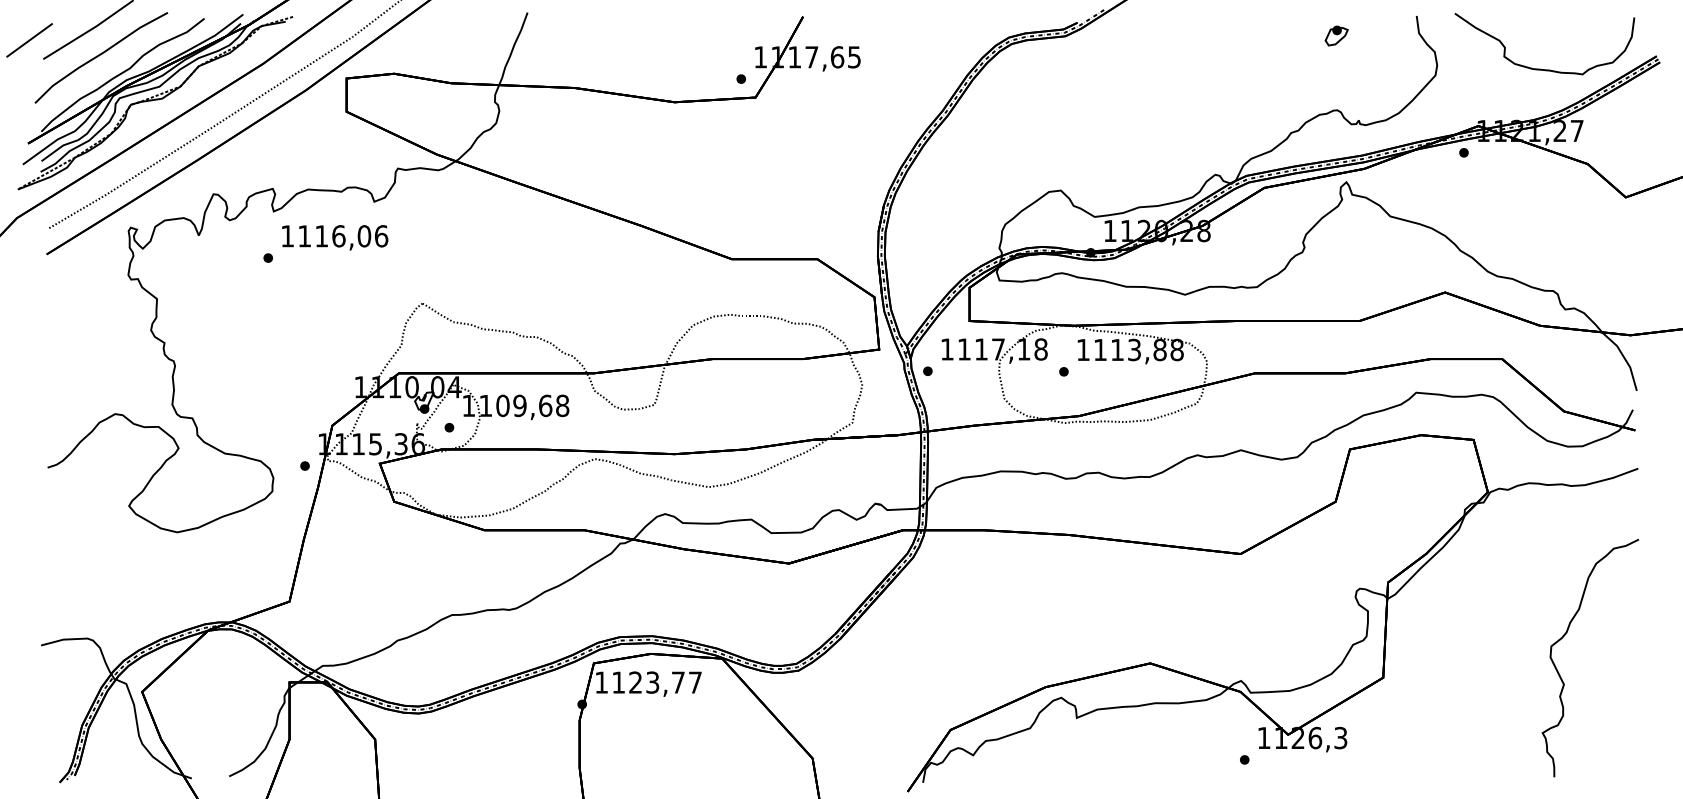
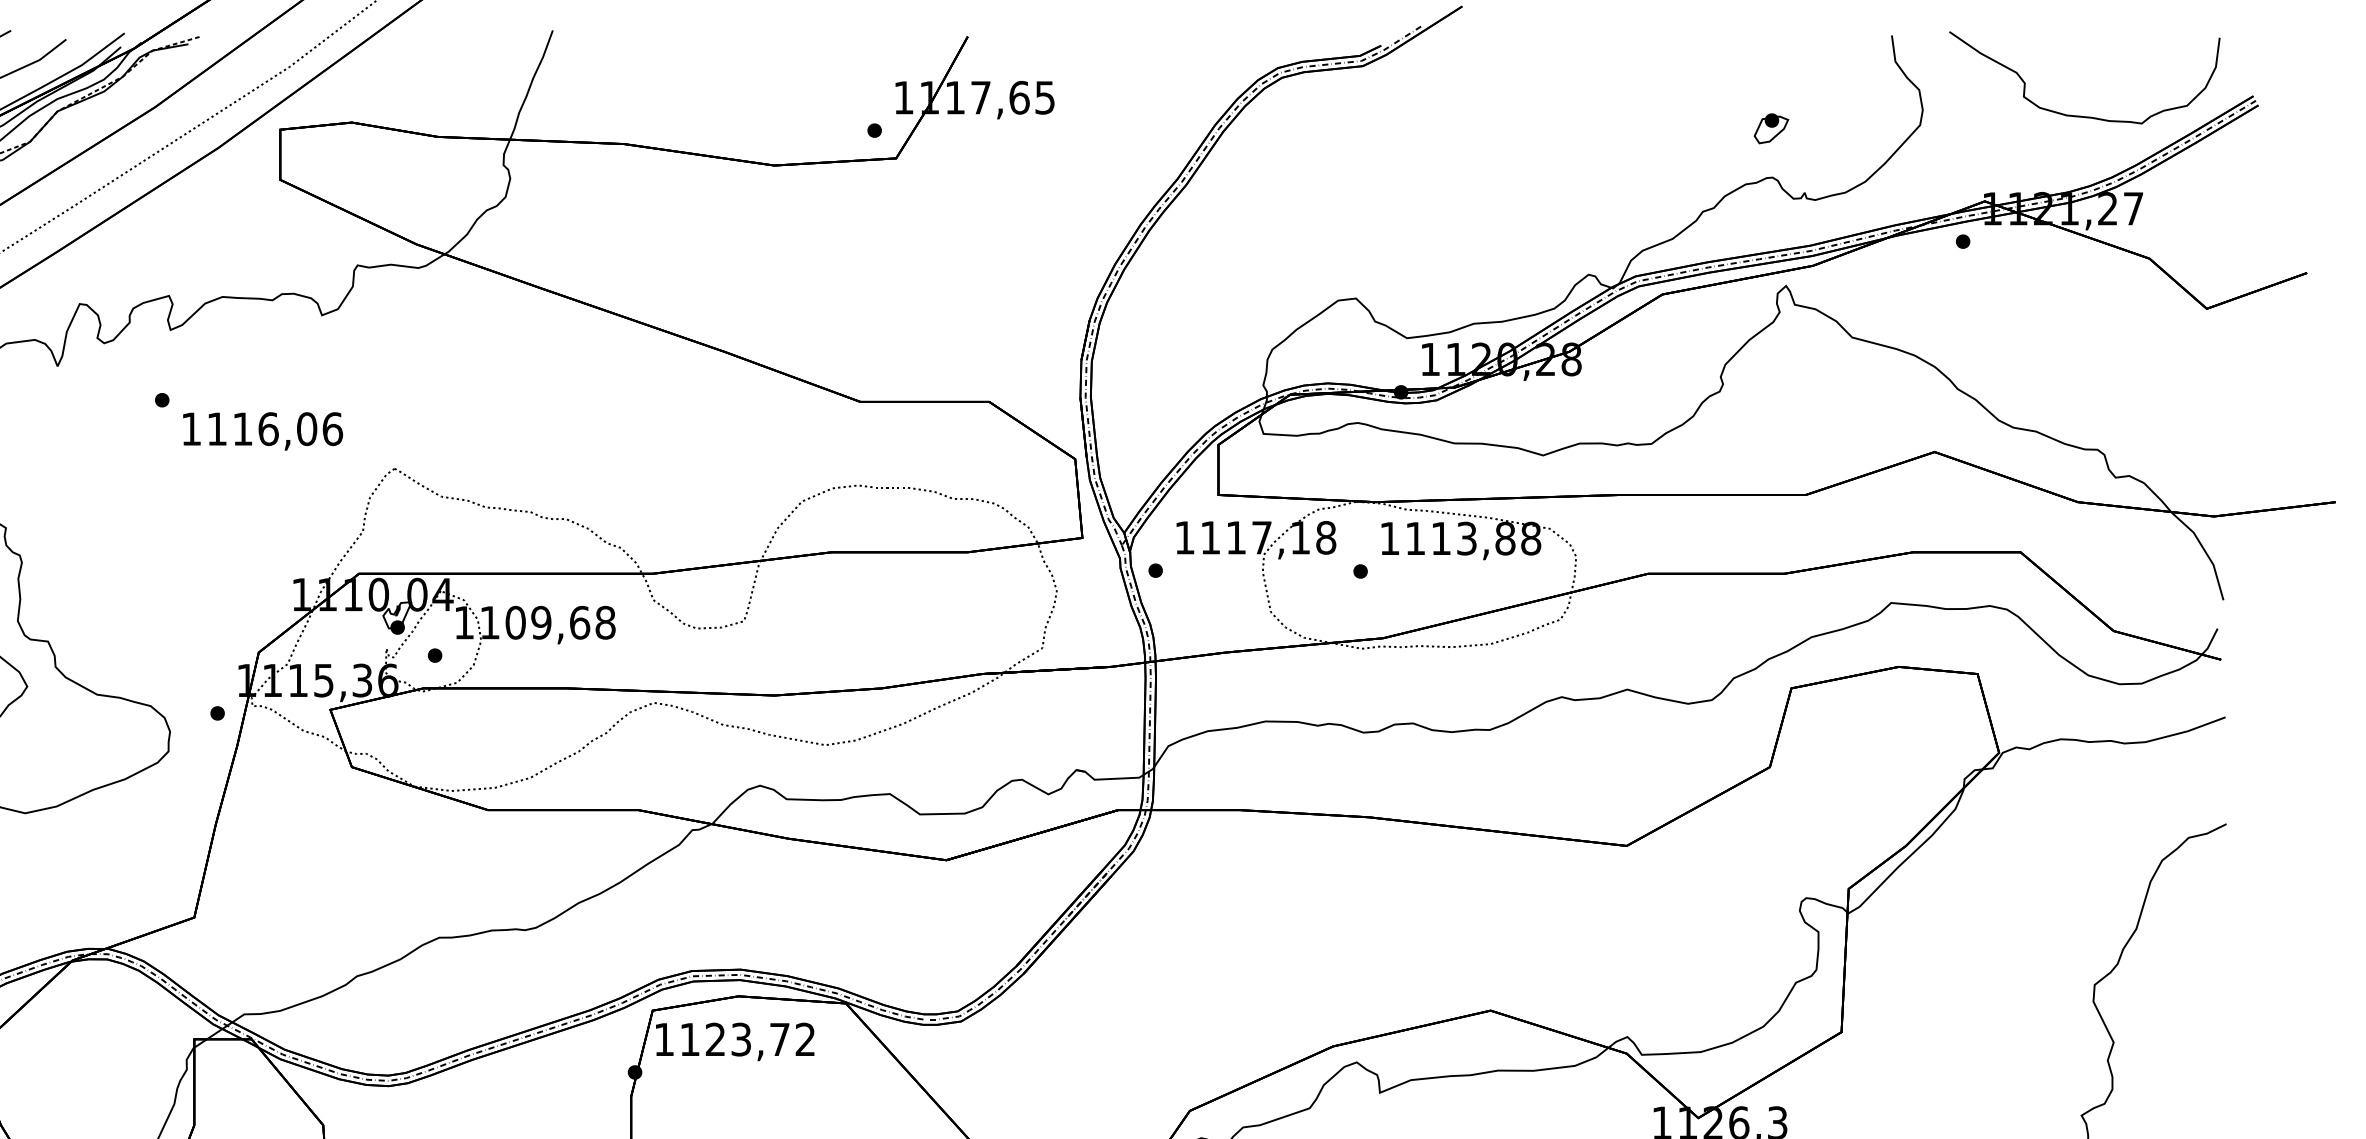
part: (1336, 35) -> (1771, 128), moved
text: (335, 237) -> (263, 430), moved
text: (695, 682) -> (805, 1039), 1123,77 -> 1123,72

